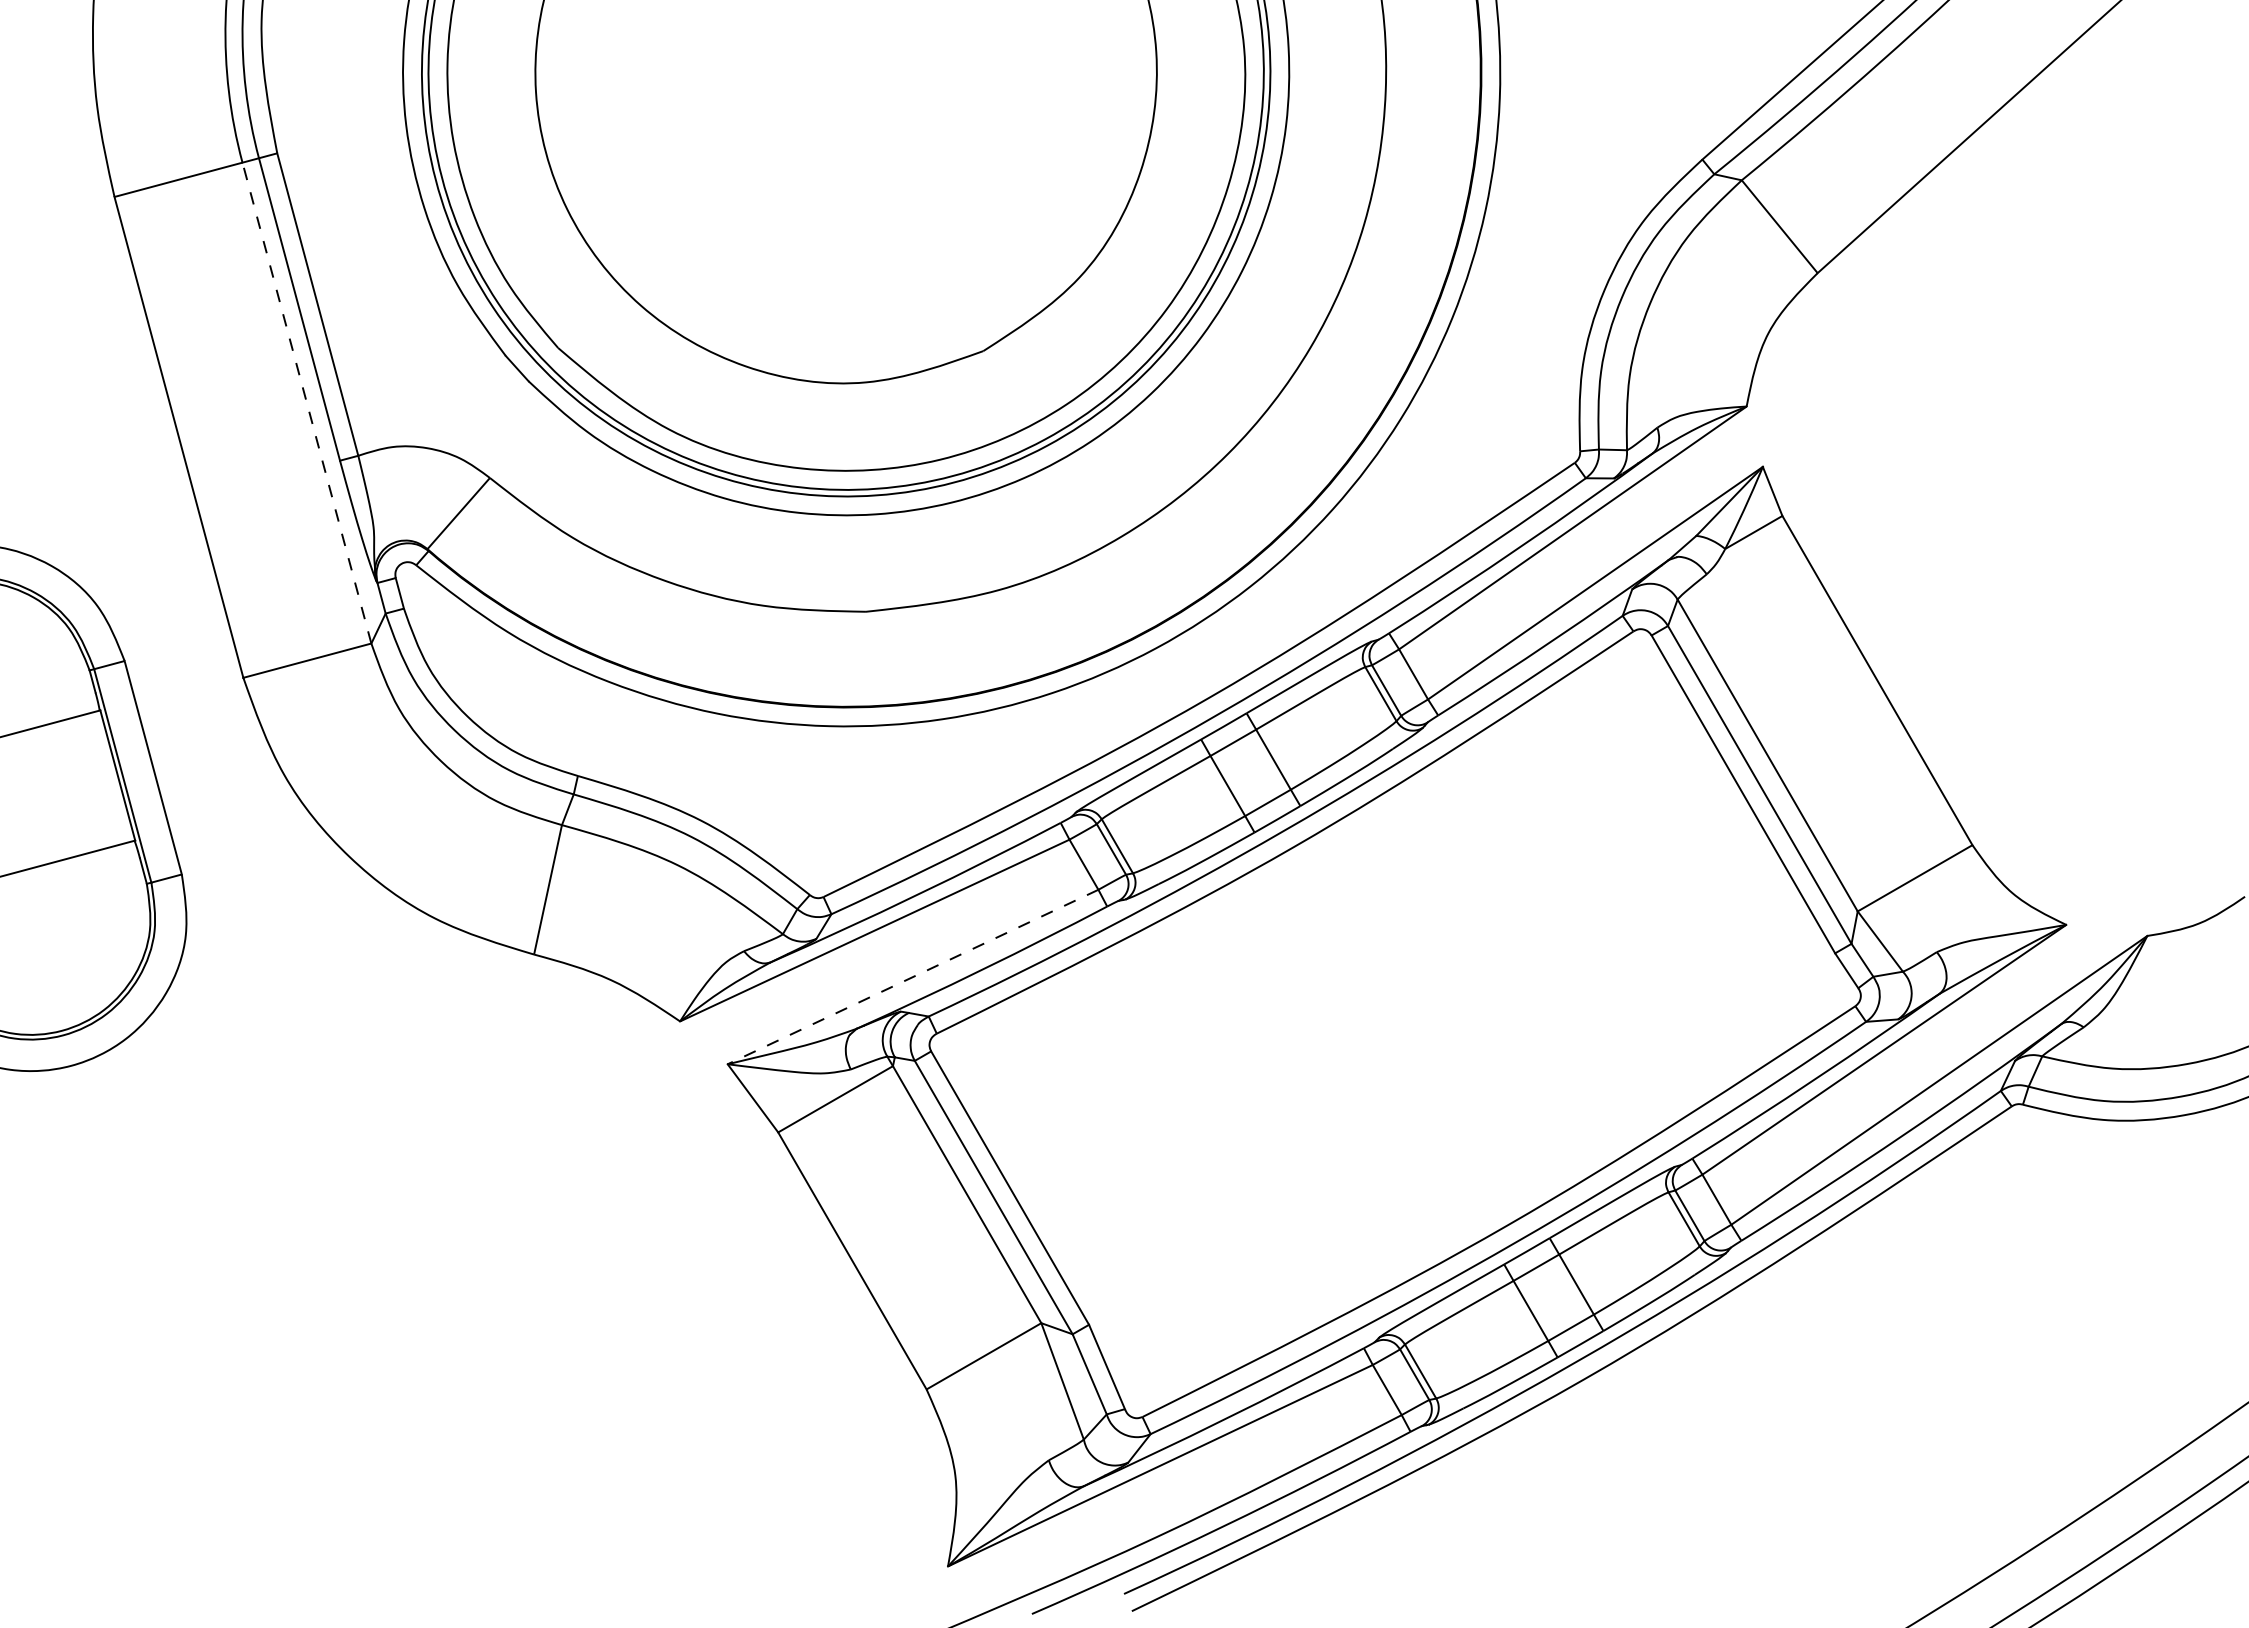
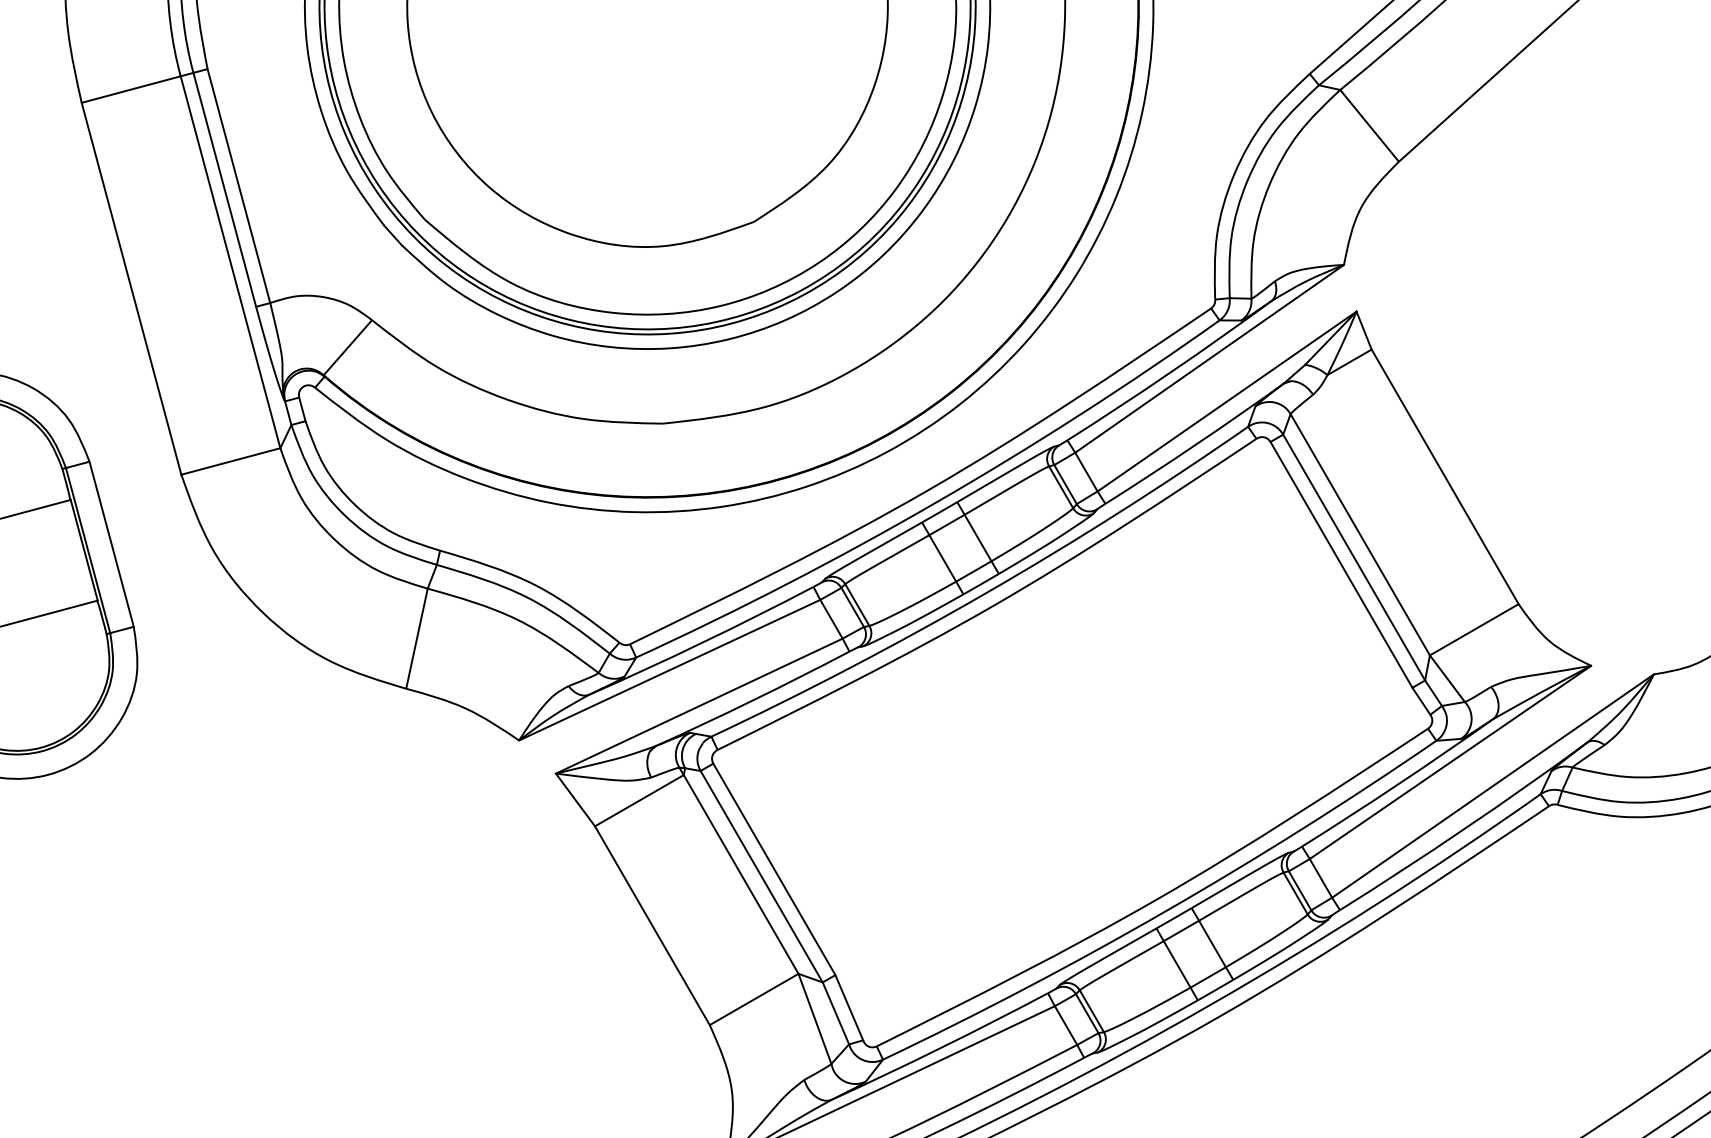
line: (306, 403) -> (230, 262), dashed -> solid
line: (913, 977) -> (699, 706), dashed -> solid

